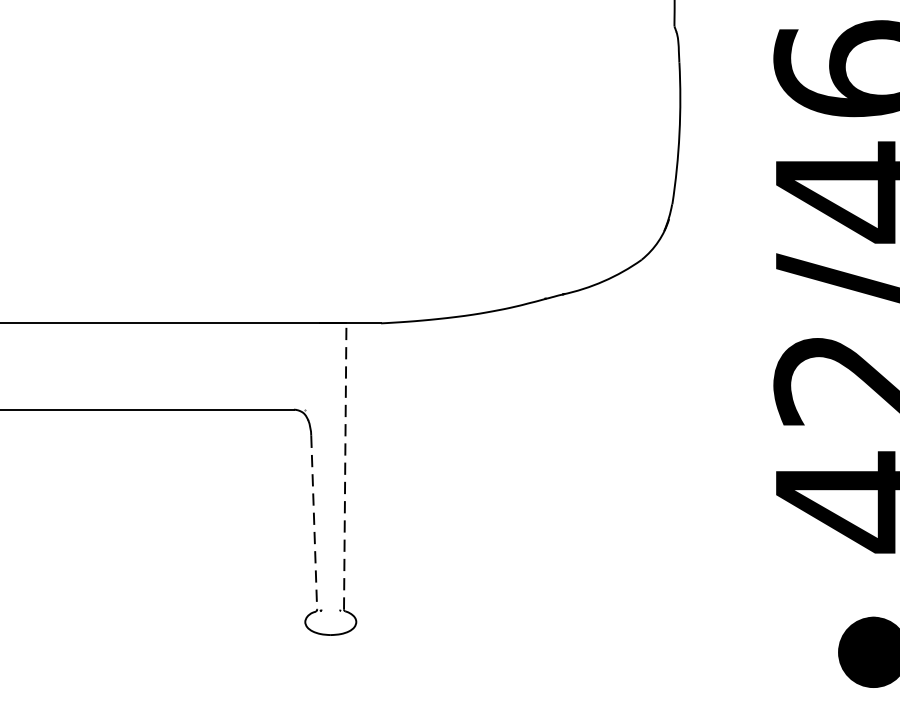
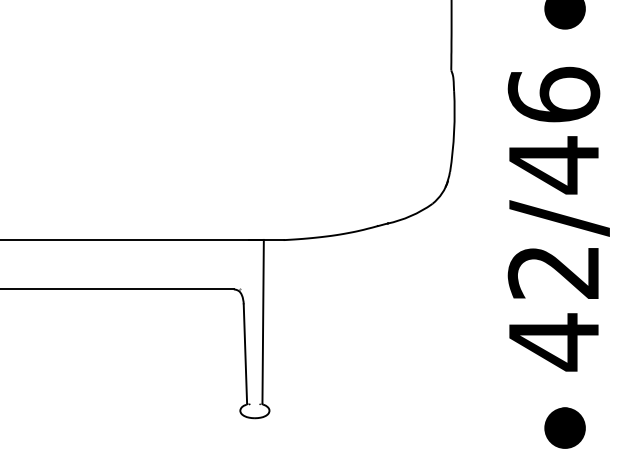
line: (345, 465) -> (263, 321), dashed -> solid
line: (314, 523) -> (245, 354), dashed -> solid

